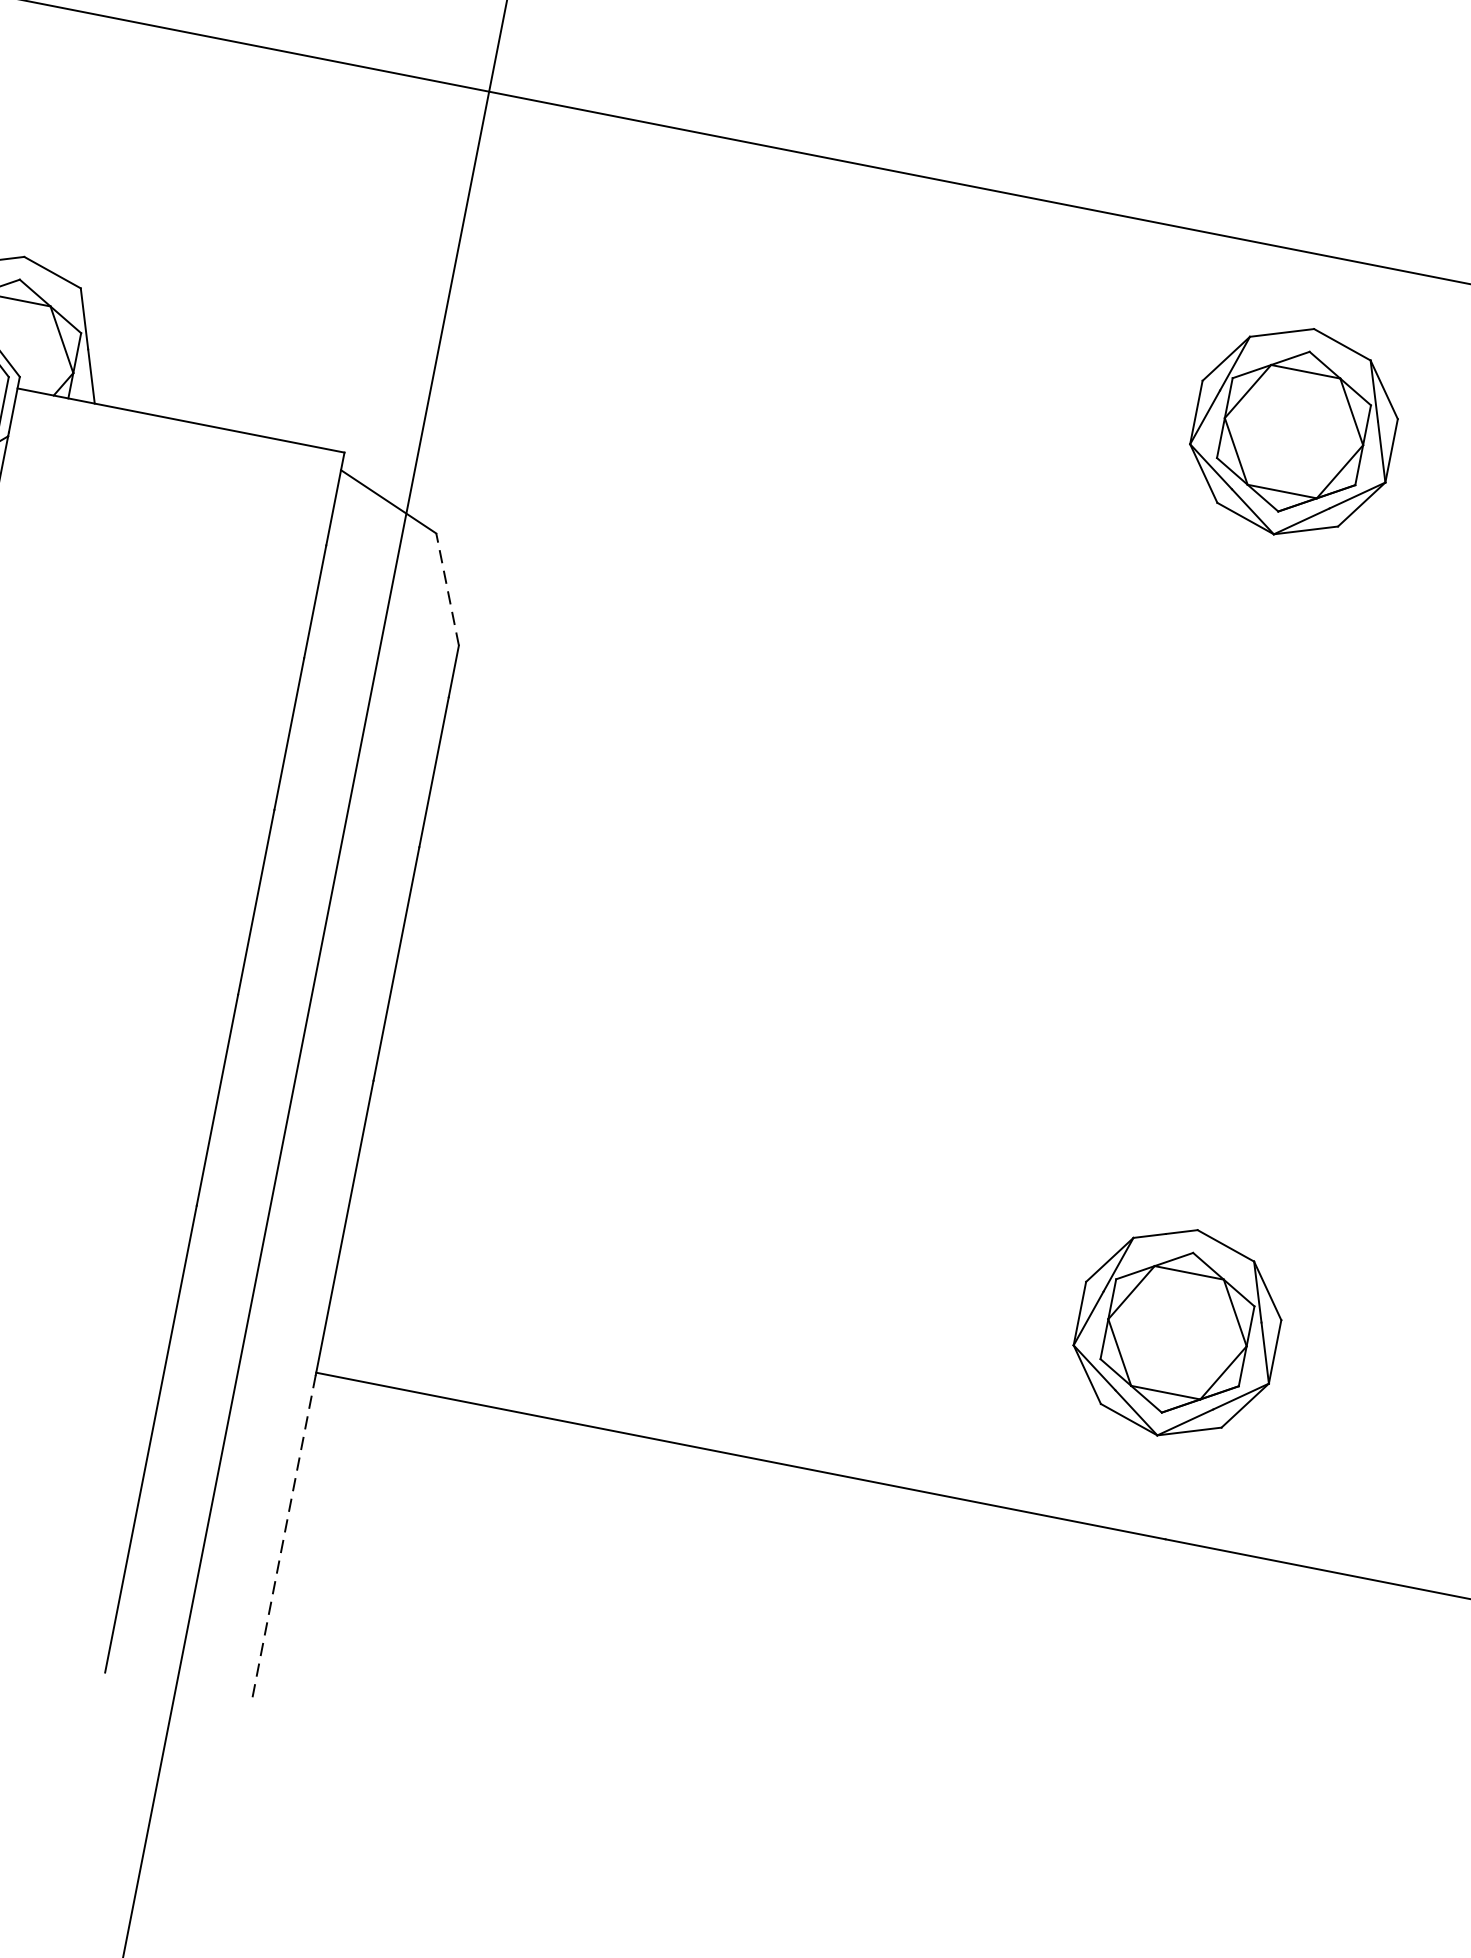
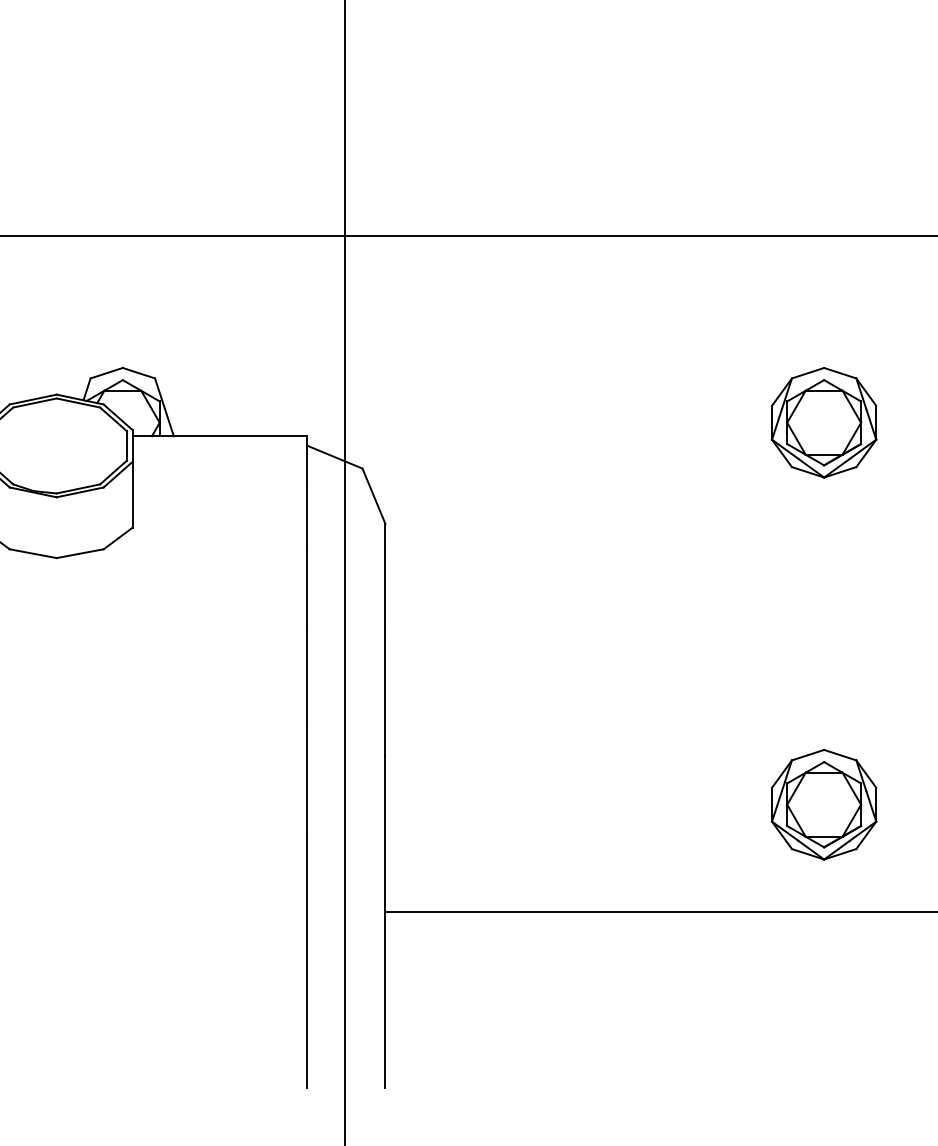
part: (1292, 430) -> (823, 422), moved
line: (446, 589) -> (373, 496), dashed -> solid
line: (283, 1538) -> (385, 1000), dashed -> solid

